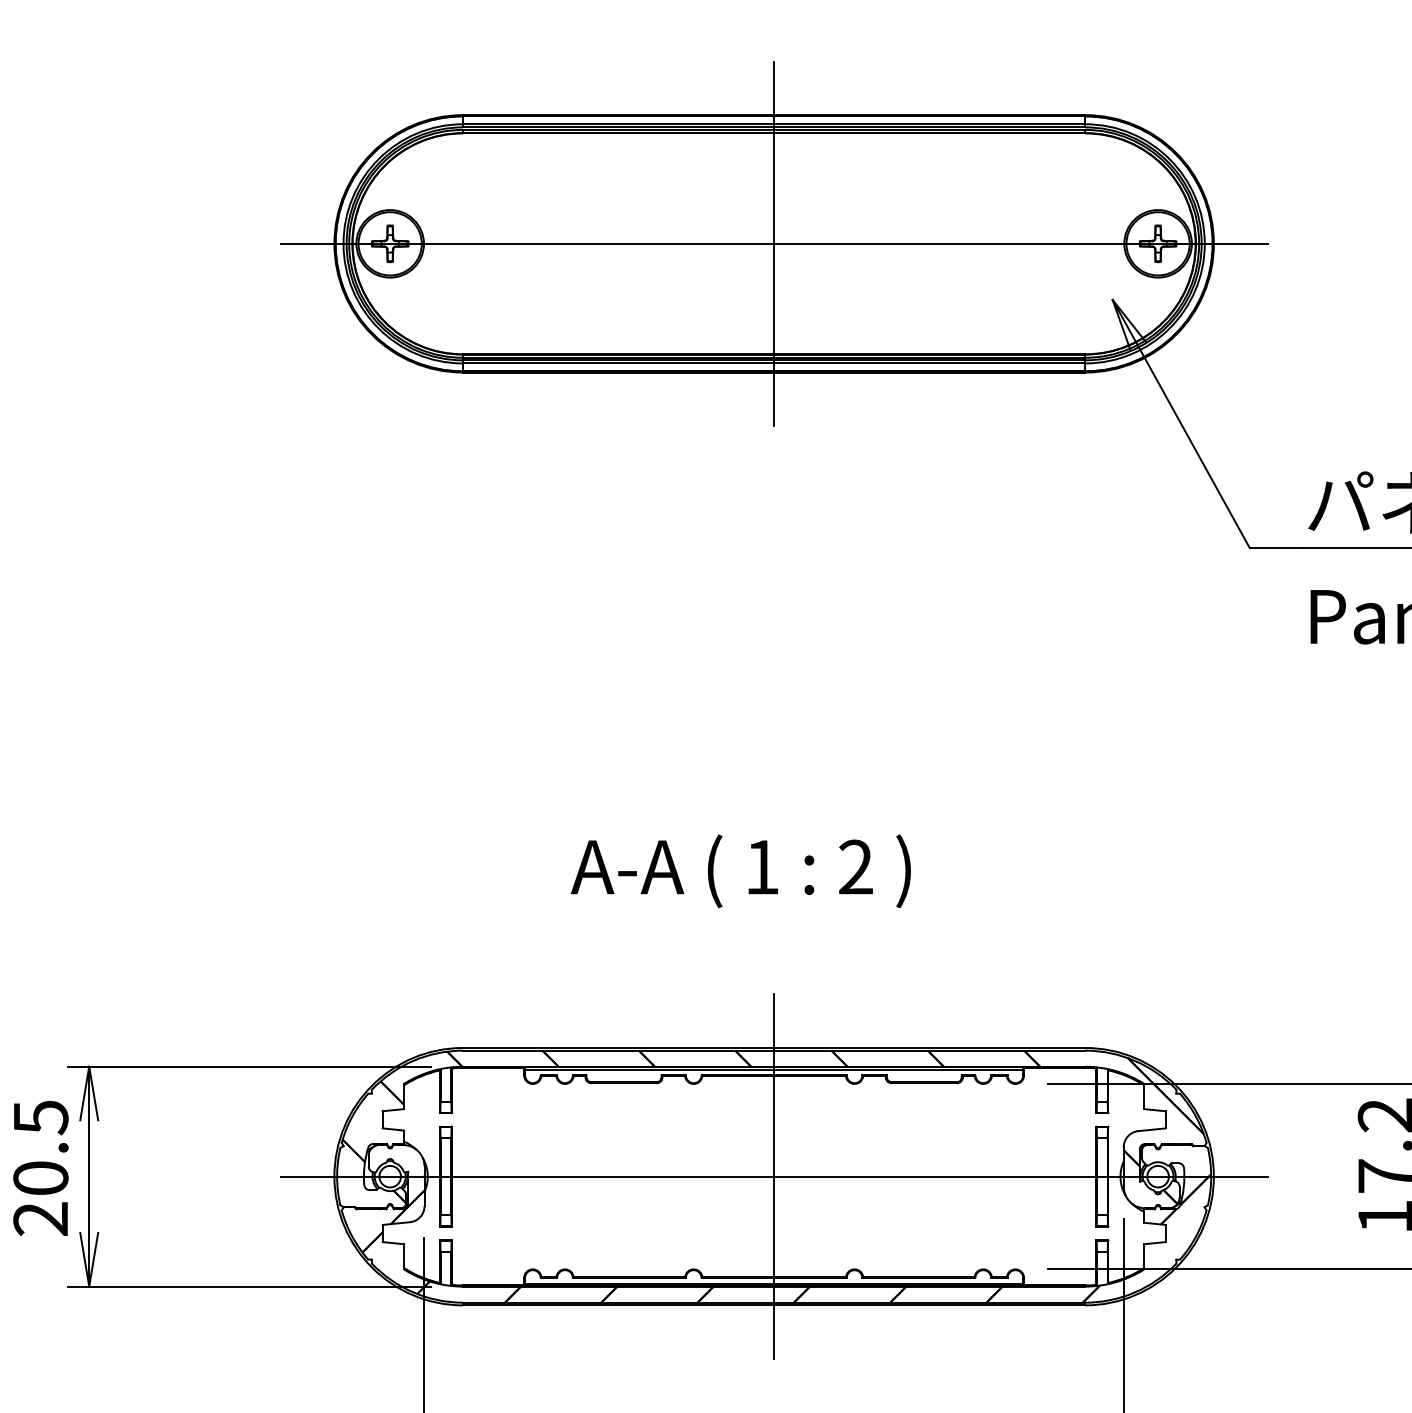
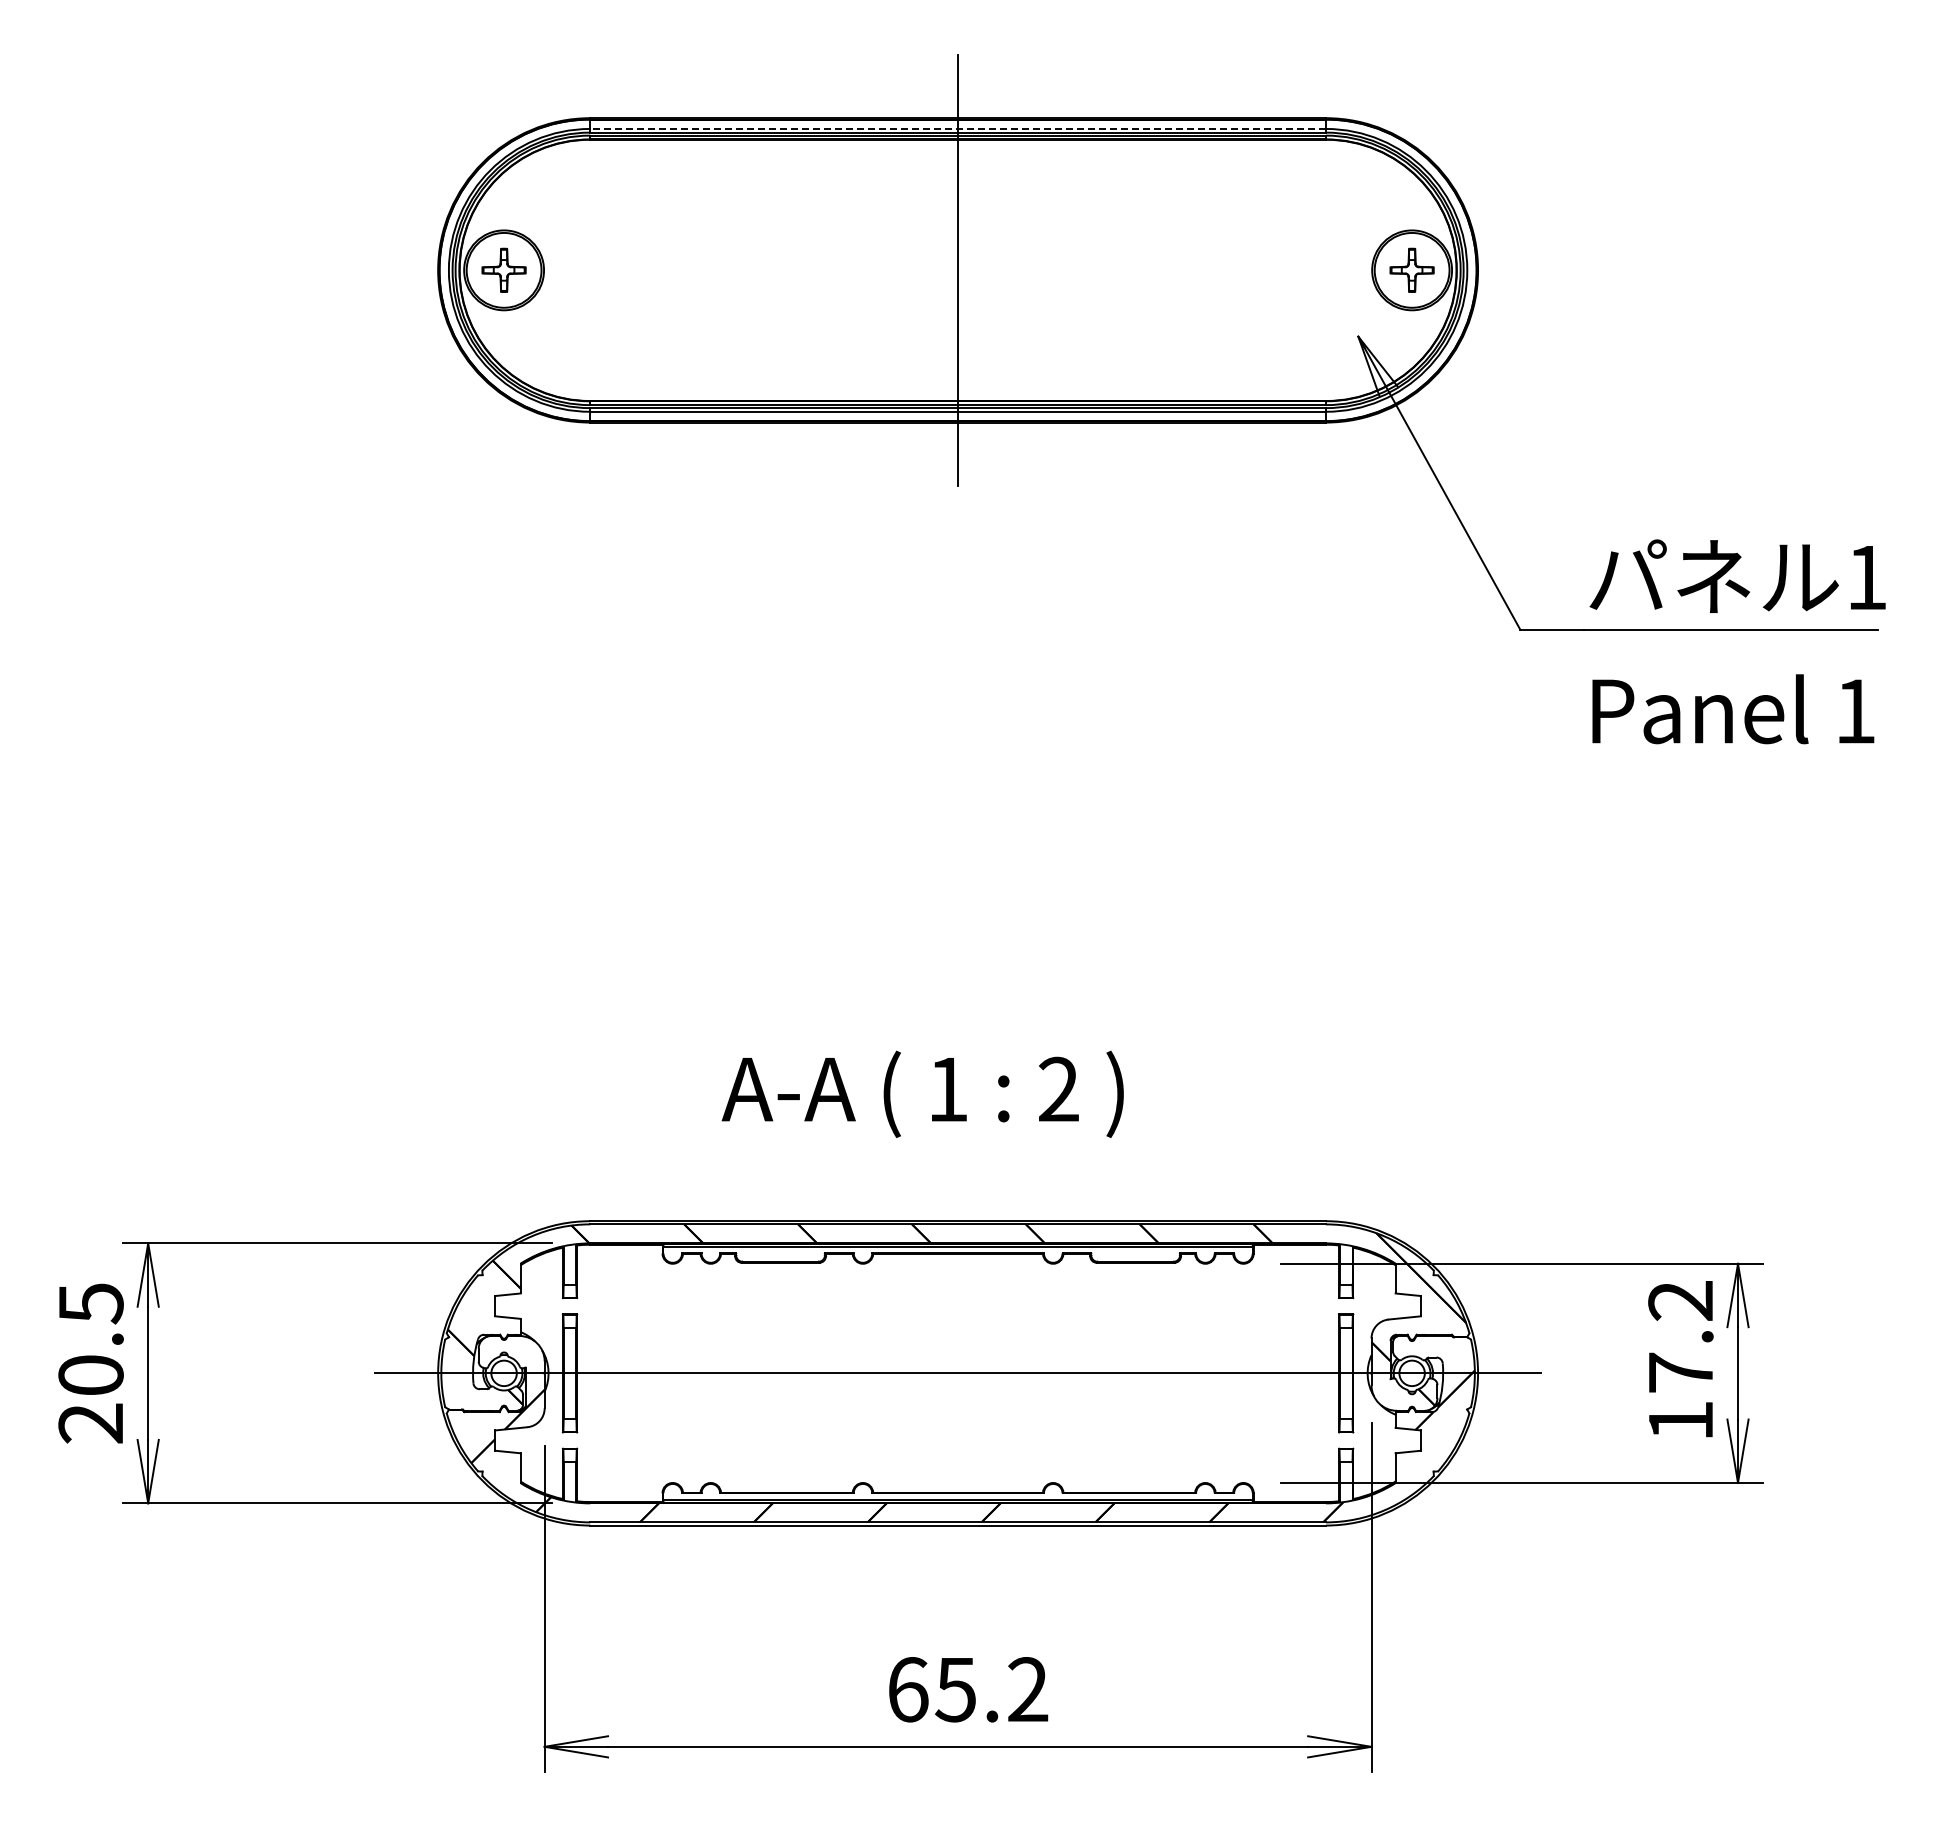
line: (774, 123) -> (958, 128), solid -> dashed
line: (773, 243) -> (957, 270), removed
text: (740, 870) -> (922, 1093), moved
line: (774, 1175) -> (958, 1372), removed

